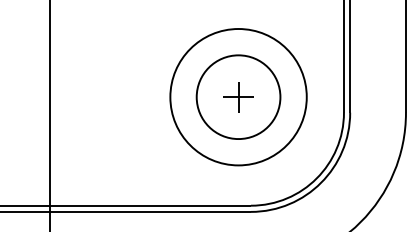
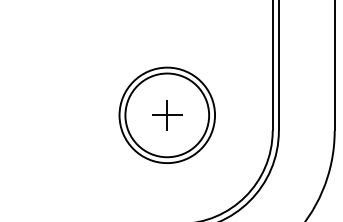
circle: (238, 97) -> (167, 115), size x0.7

